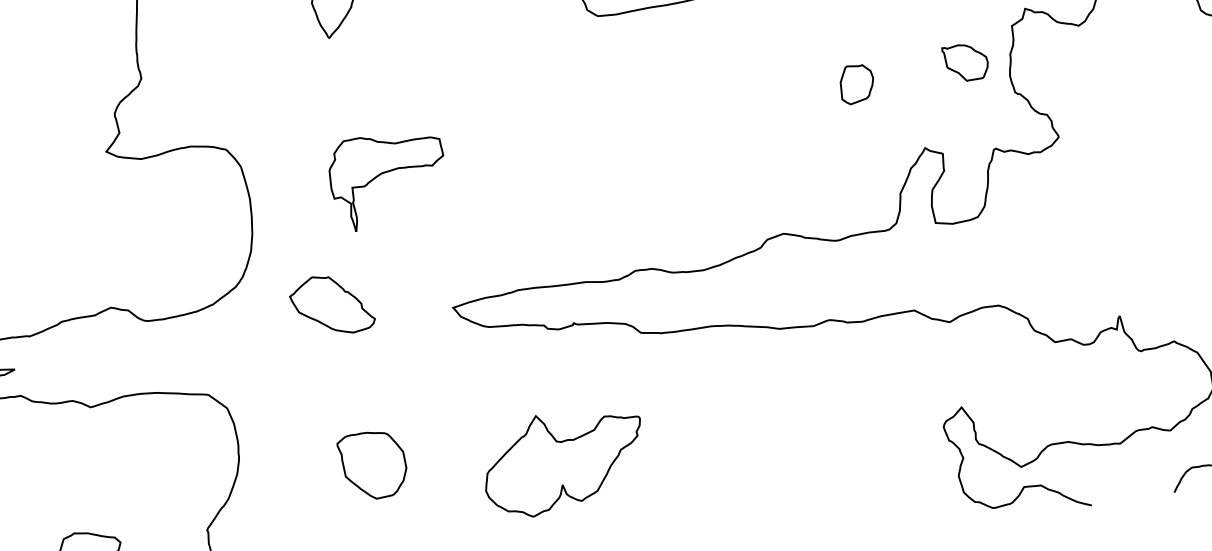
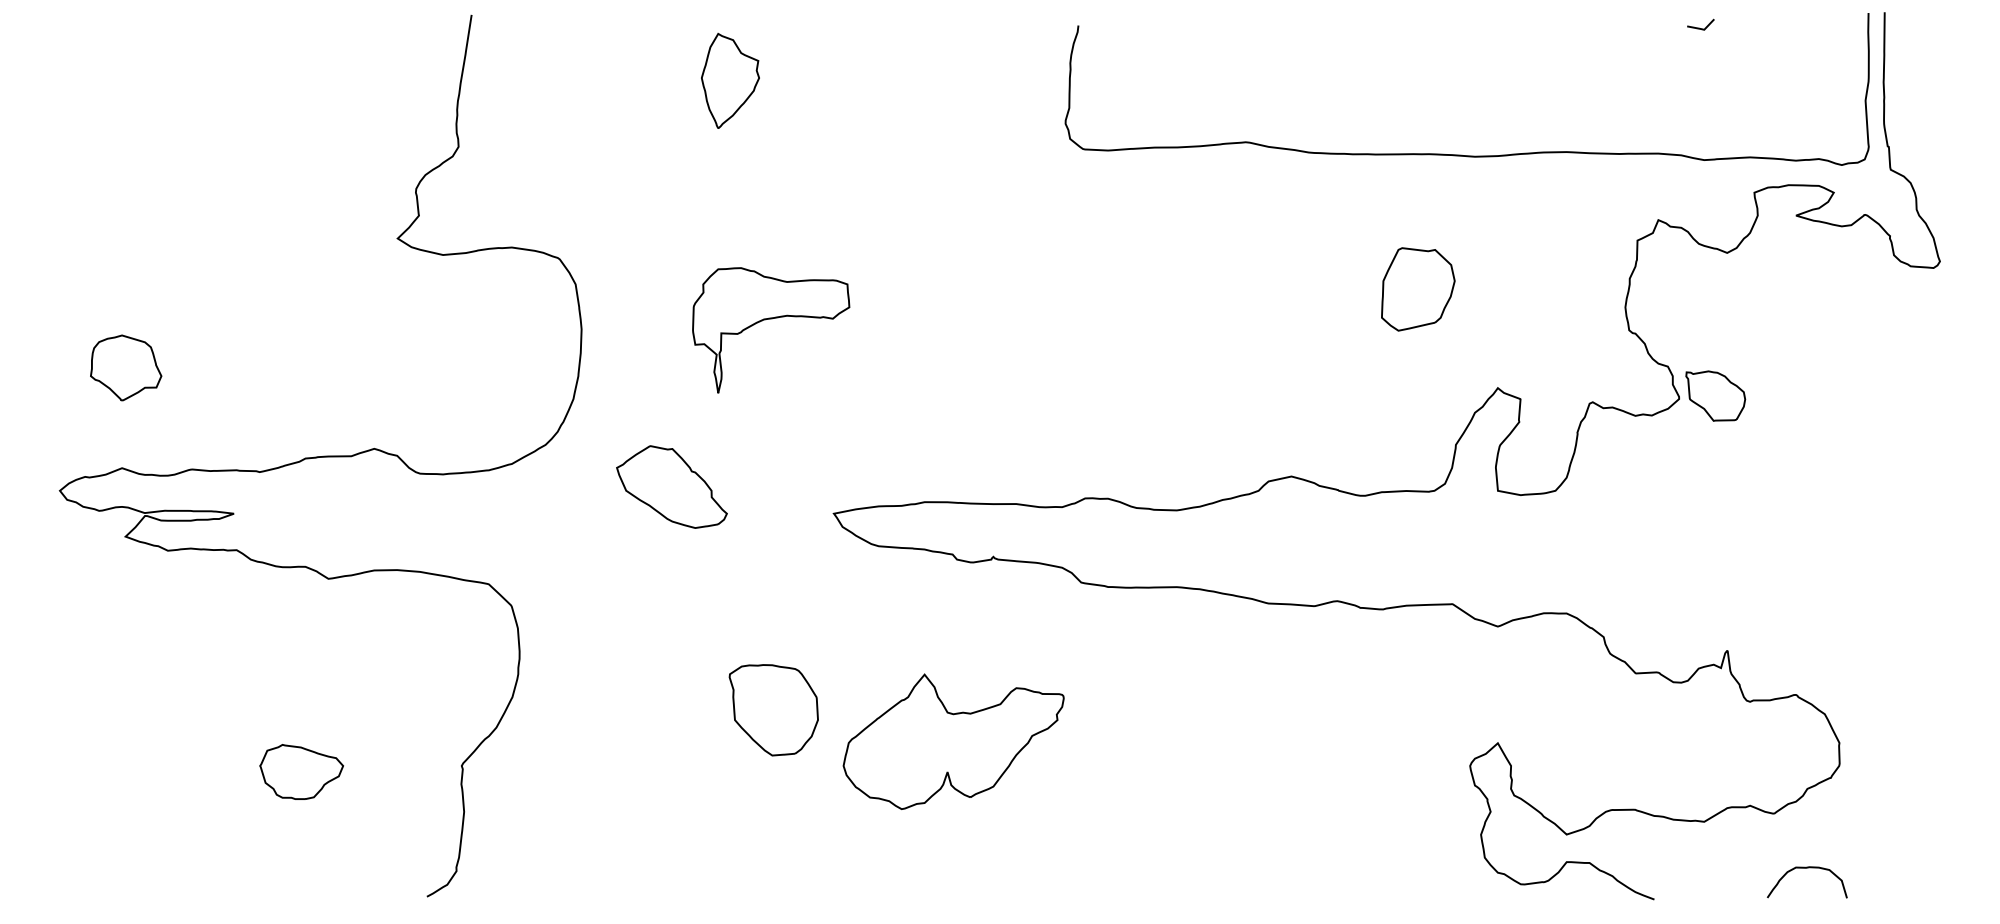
part: (965, 62) -> (1715, 395), moved
part: (857, 84) -> (1418, 289), size x1.6
part: (372, 465) -> (773, 710), moved

